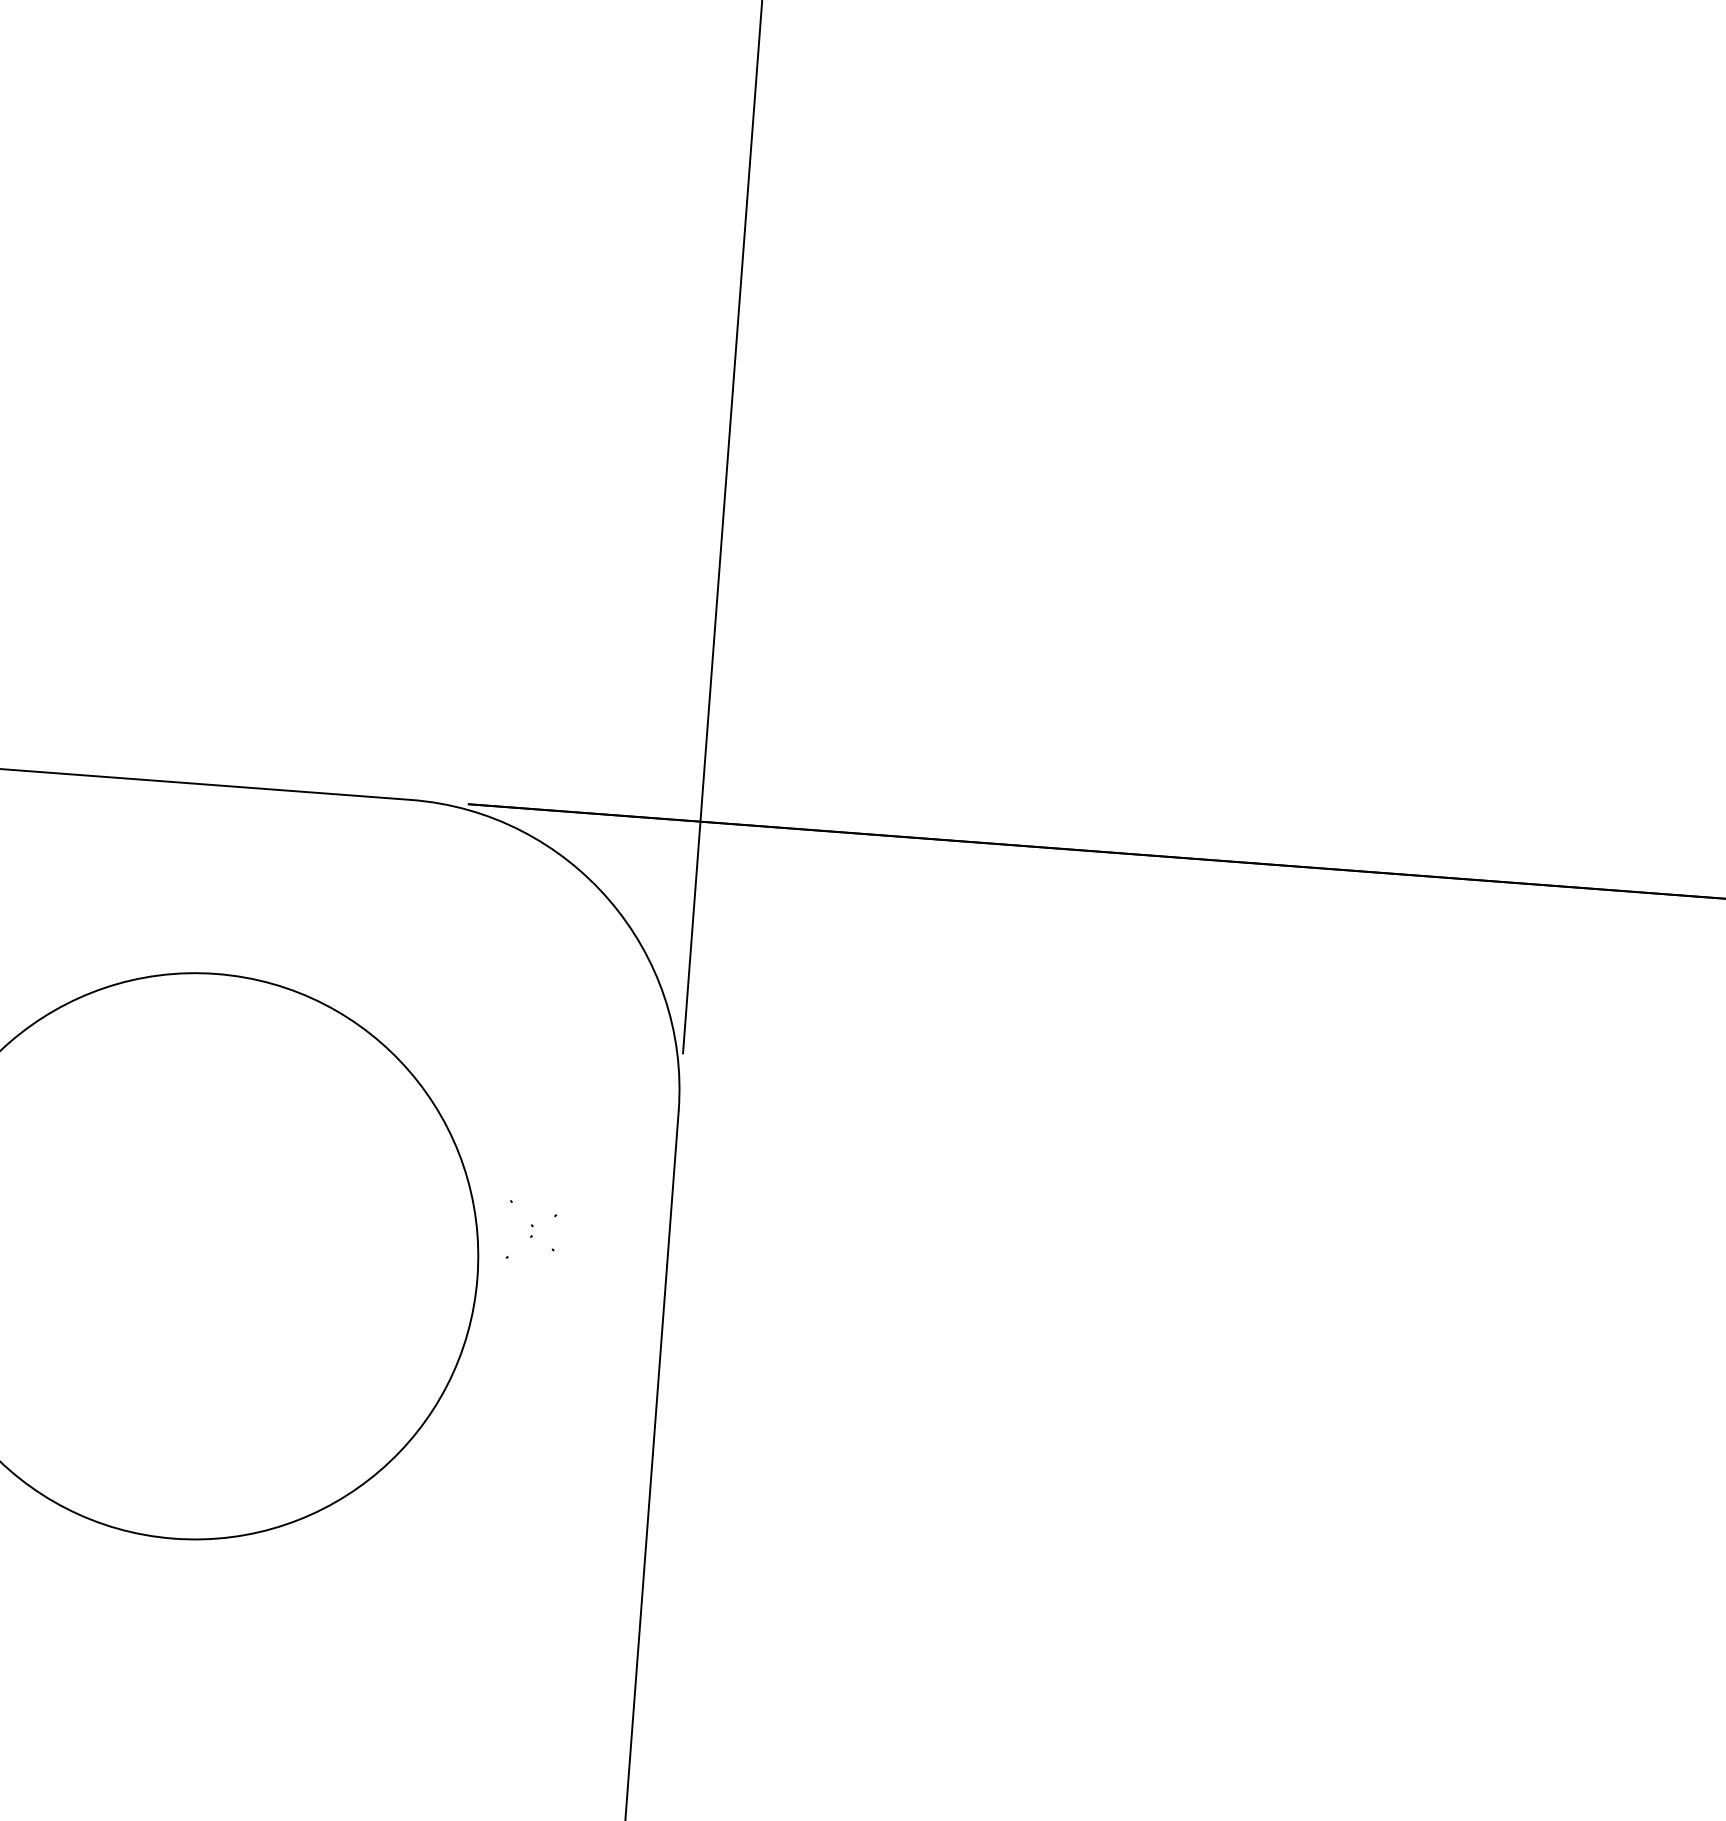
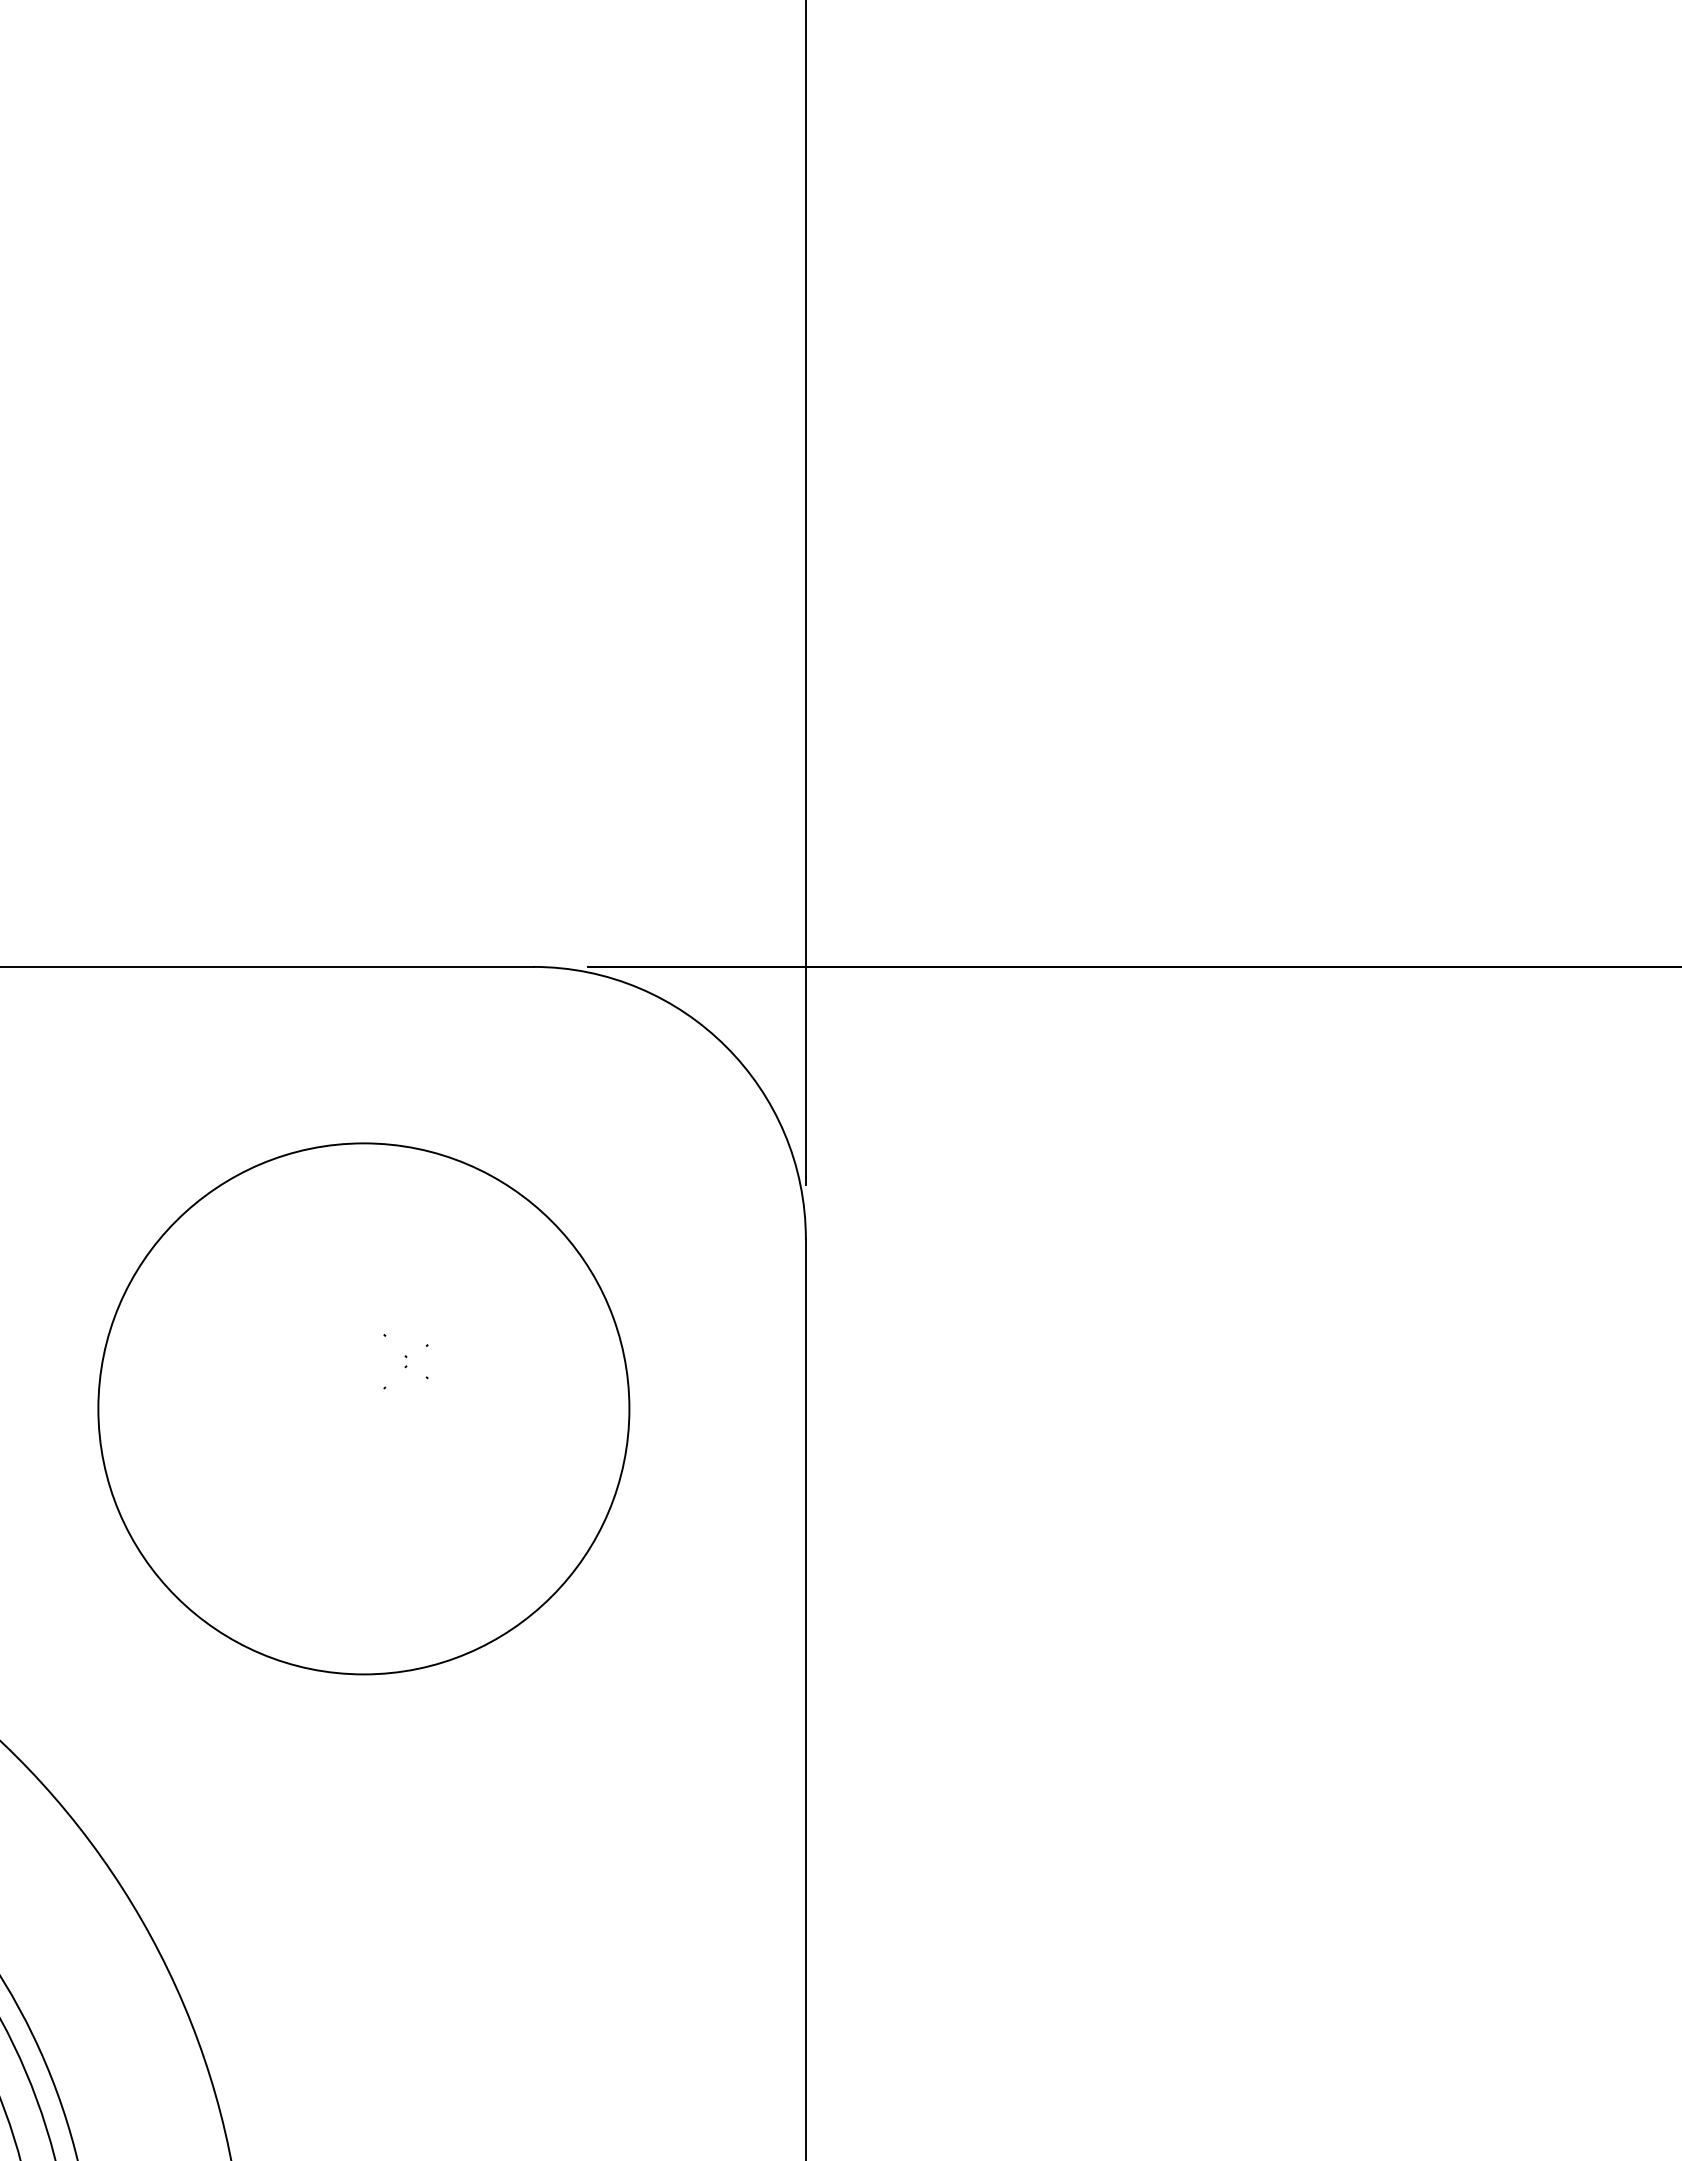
part: (531, 1230) -> (405, 1361), moved

